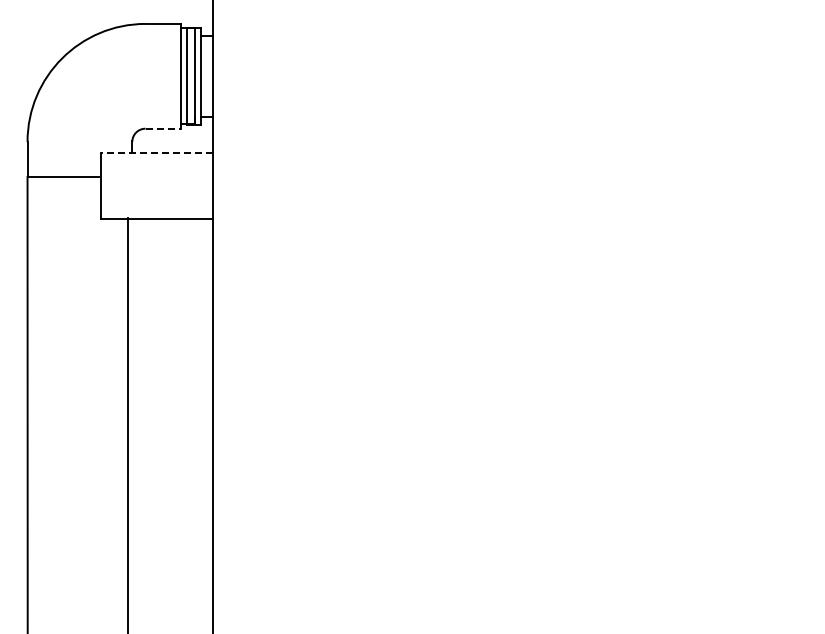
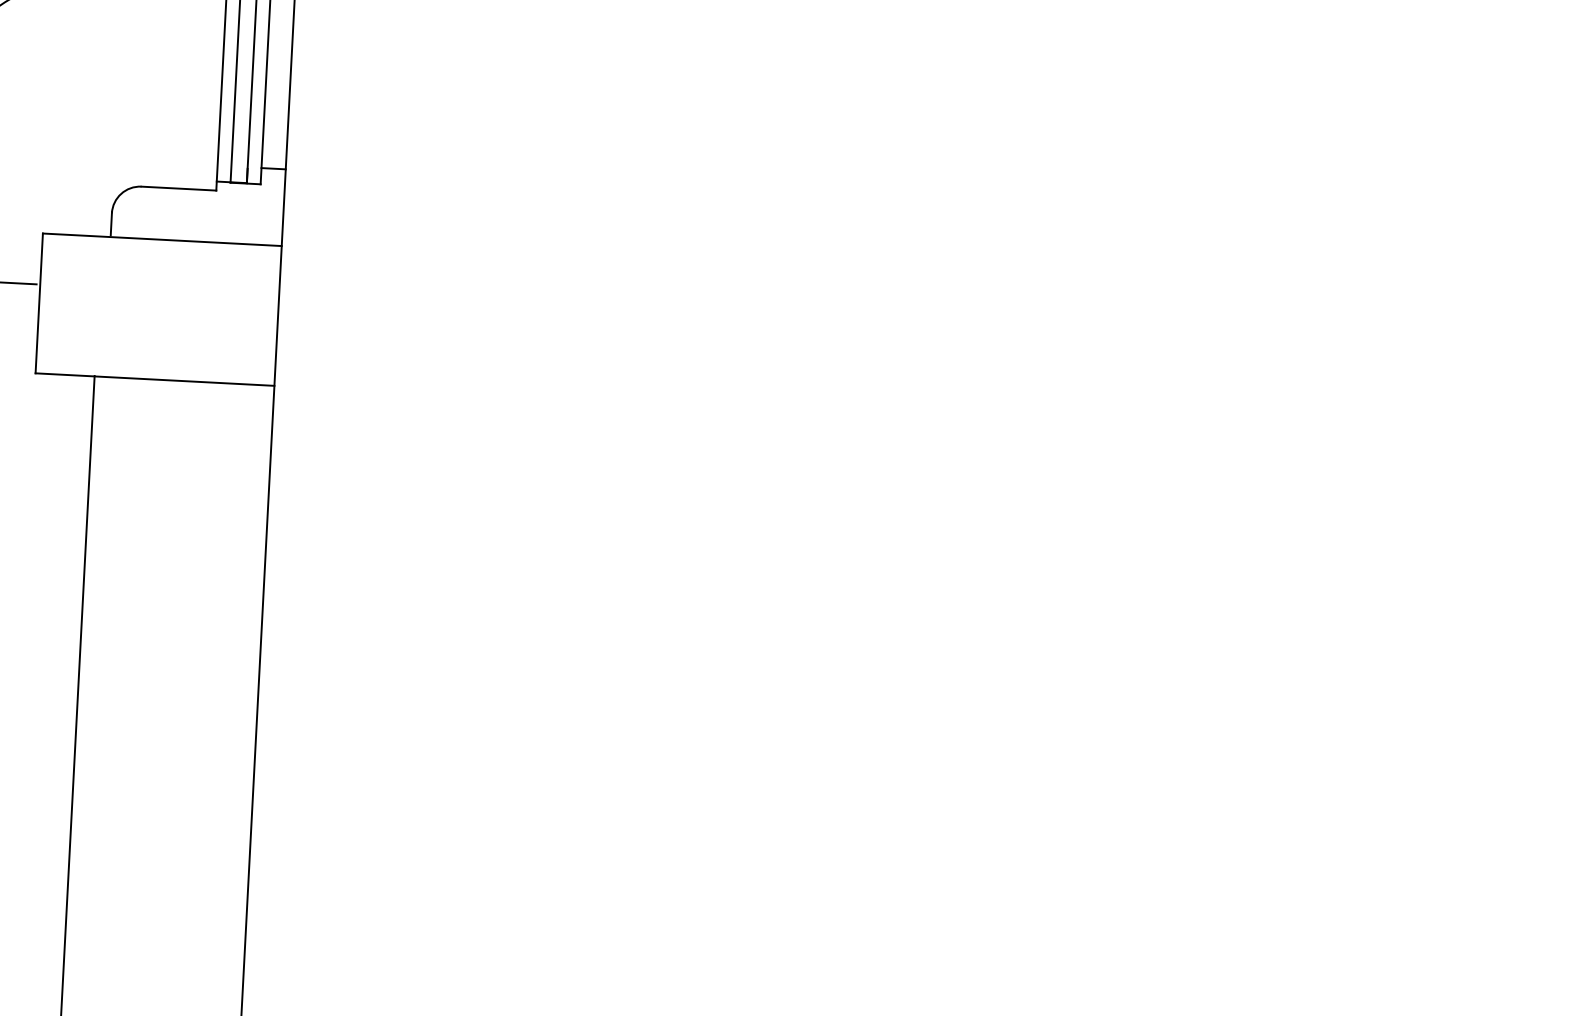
line: (163, 128) -> (179, 188), dashed -> solid
line: (156, 153) -> (162, 240), dashed -> solid

